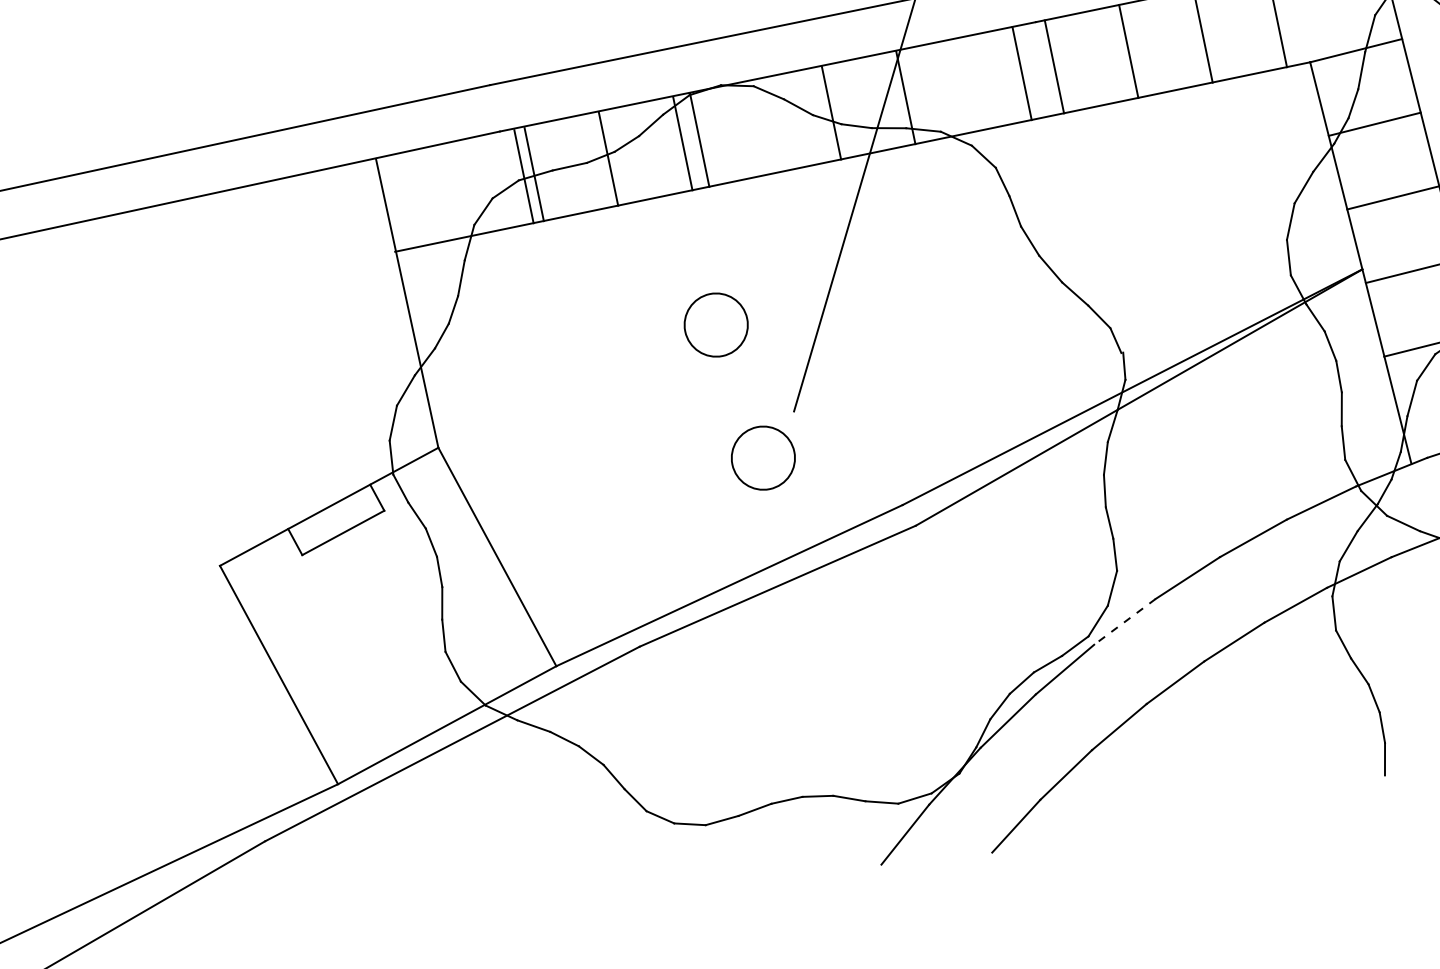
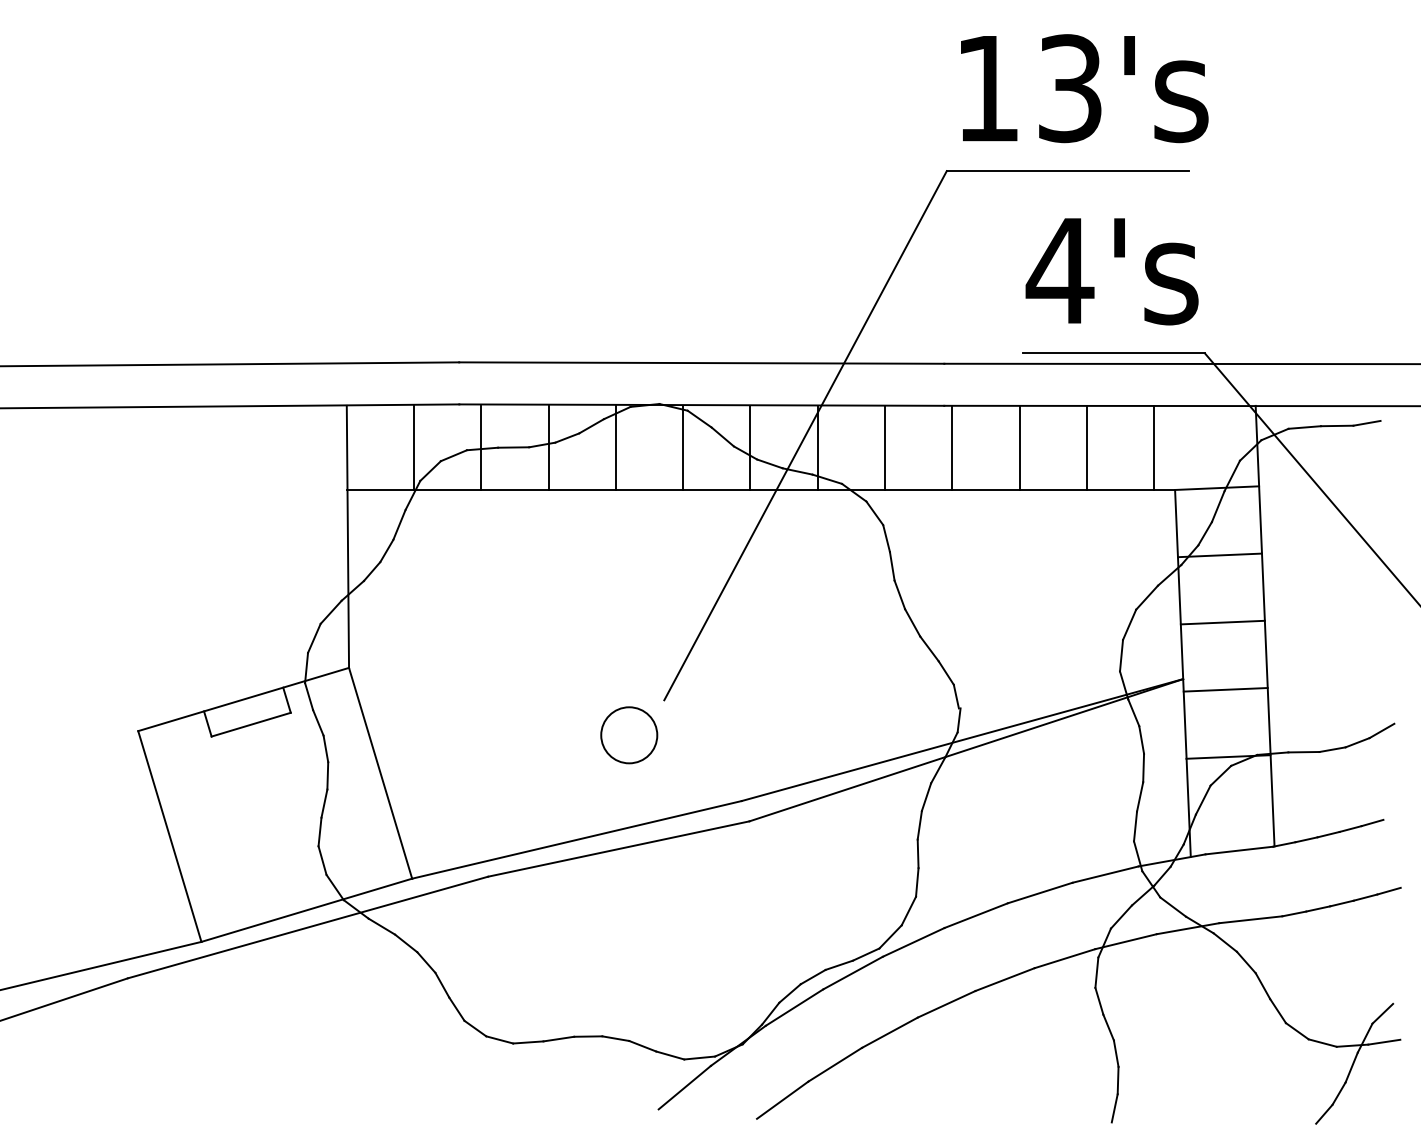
line: (1021, 73) -> (884, 447), moved
line: (700, 139) -> (683, 447), moved
line: (524, 176) -> (414, 447), moved
circle: (716, 325) -> (612, 611), removed
line: (1124, 622) -> (913, 942), dashed -> solid

